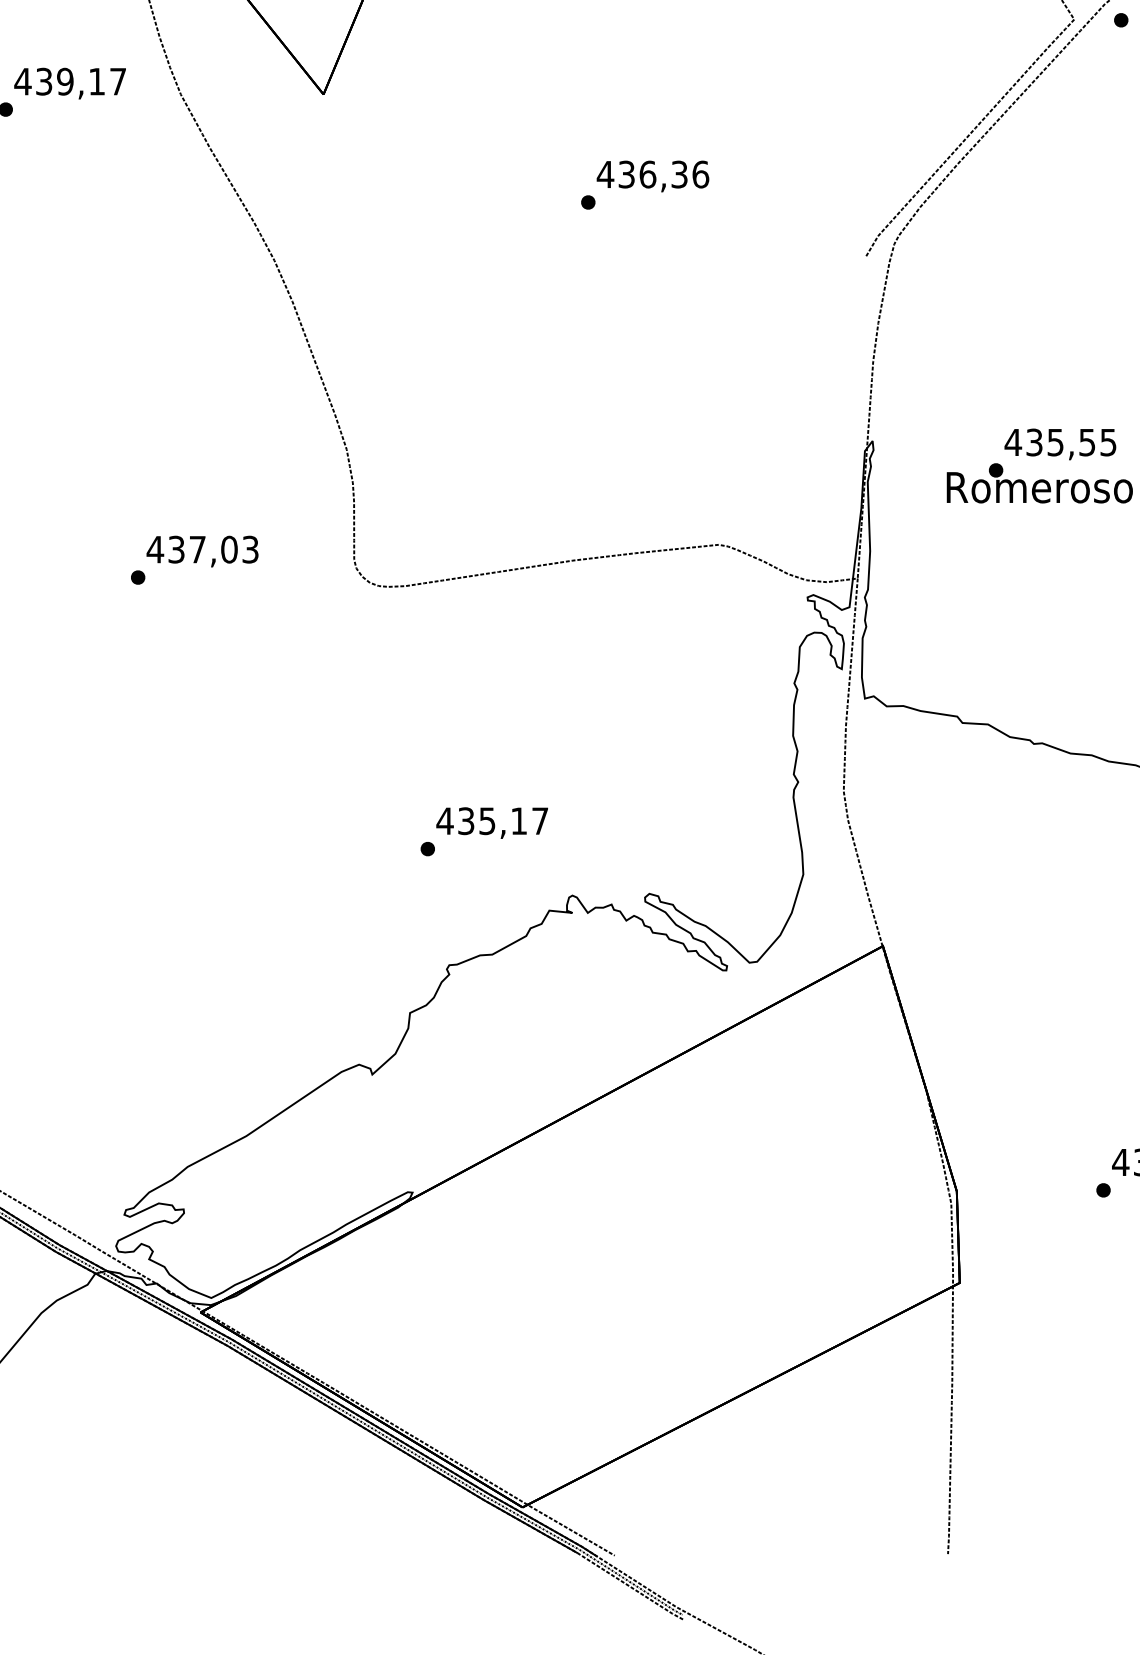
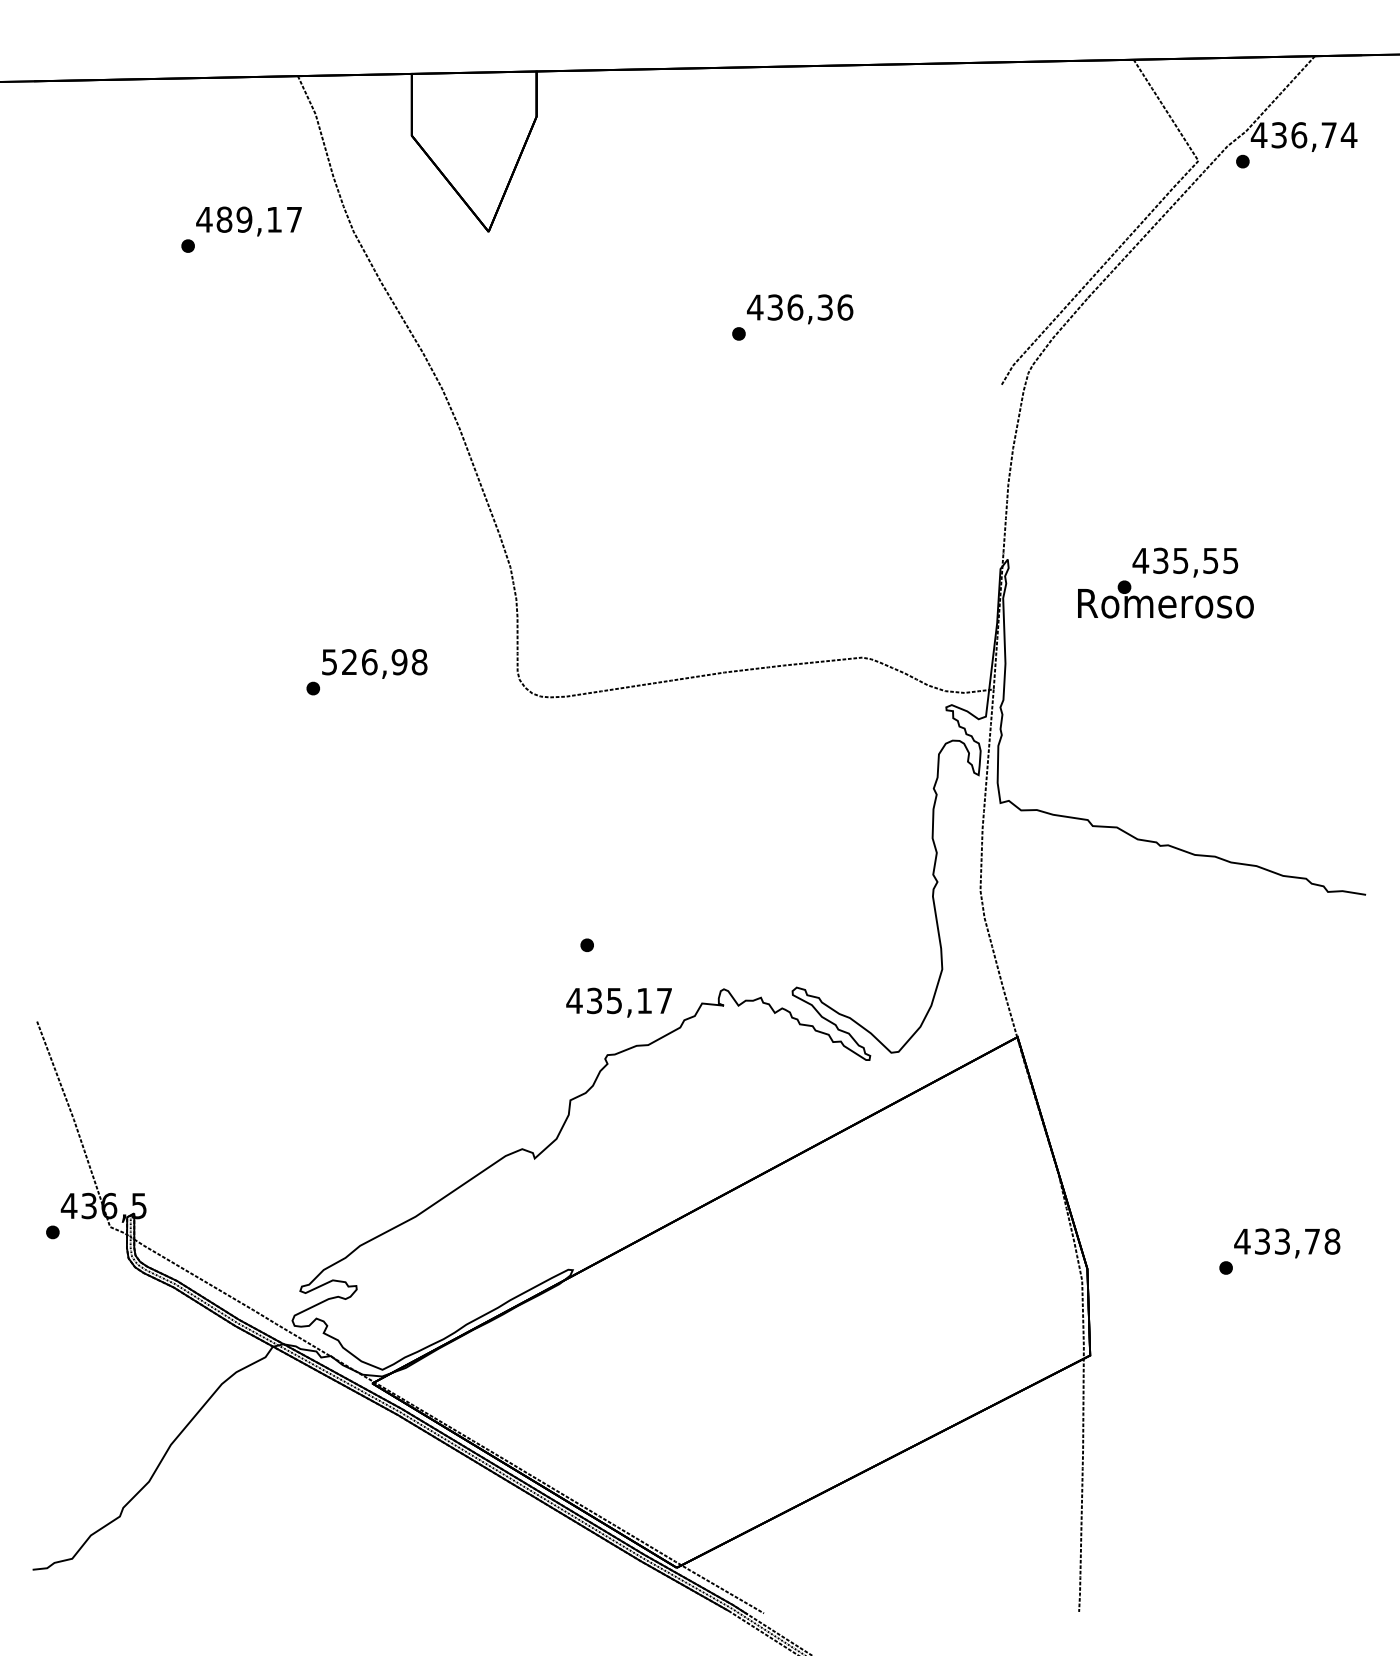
text: (44, 81) -> (224, 219), 439,17 -> 489,17
text: (202, 549) -> (374, 662), 437,03 -> 526,98
text: (491, 822) -> (618, 1002), moved

